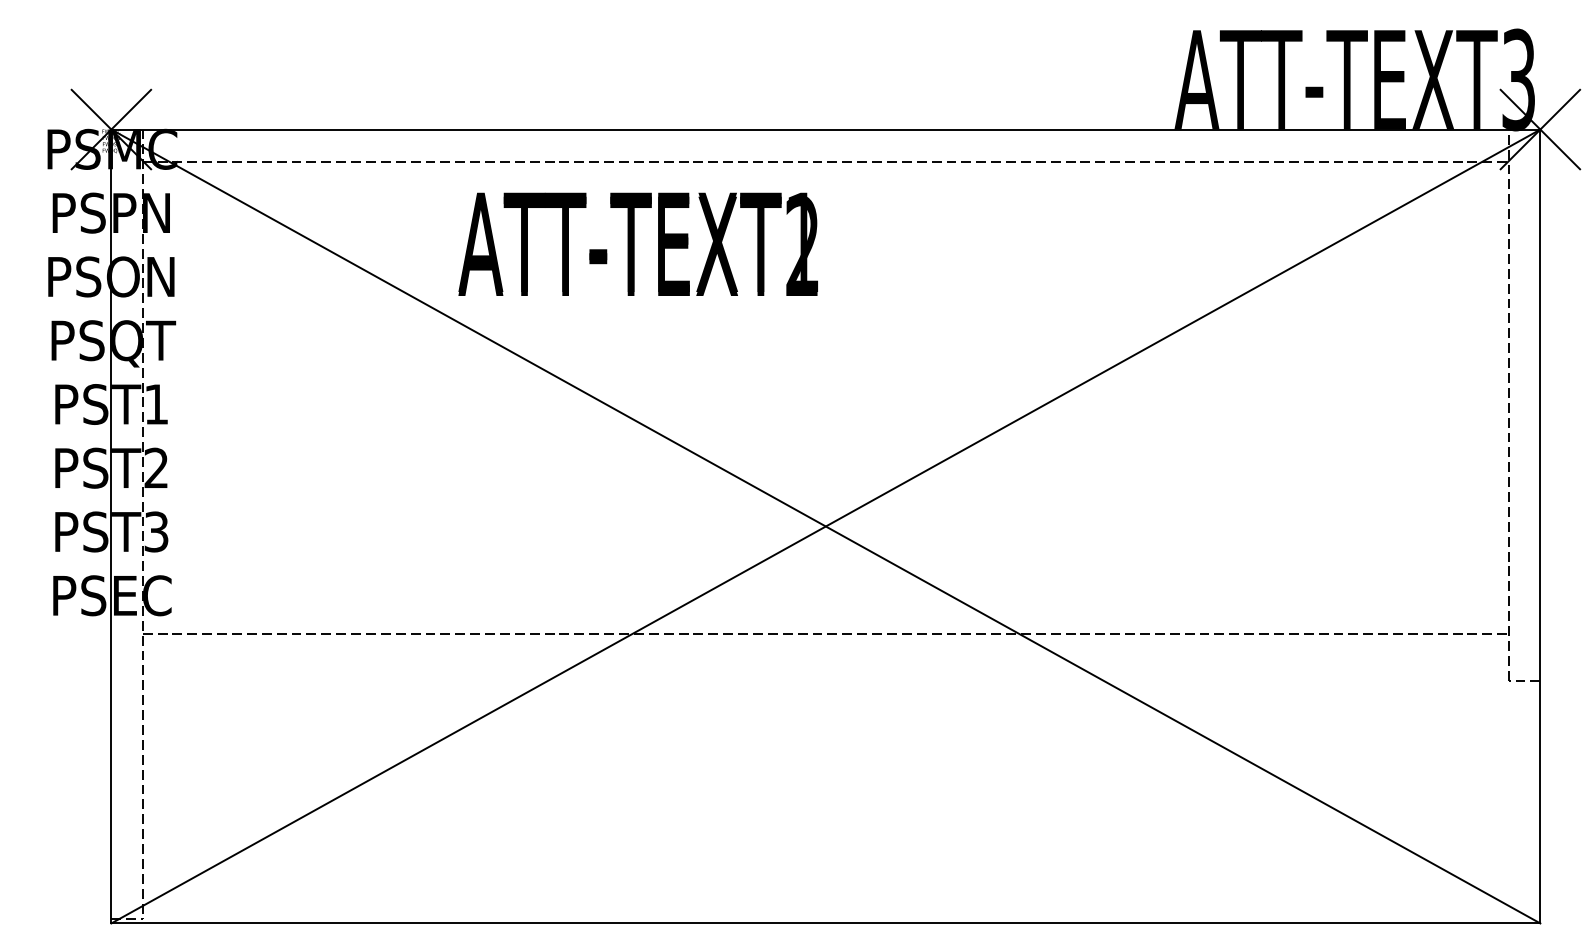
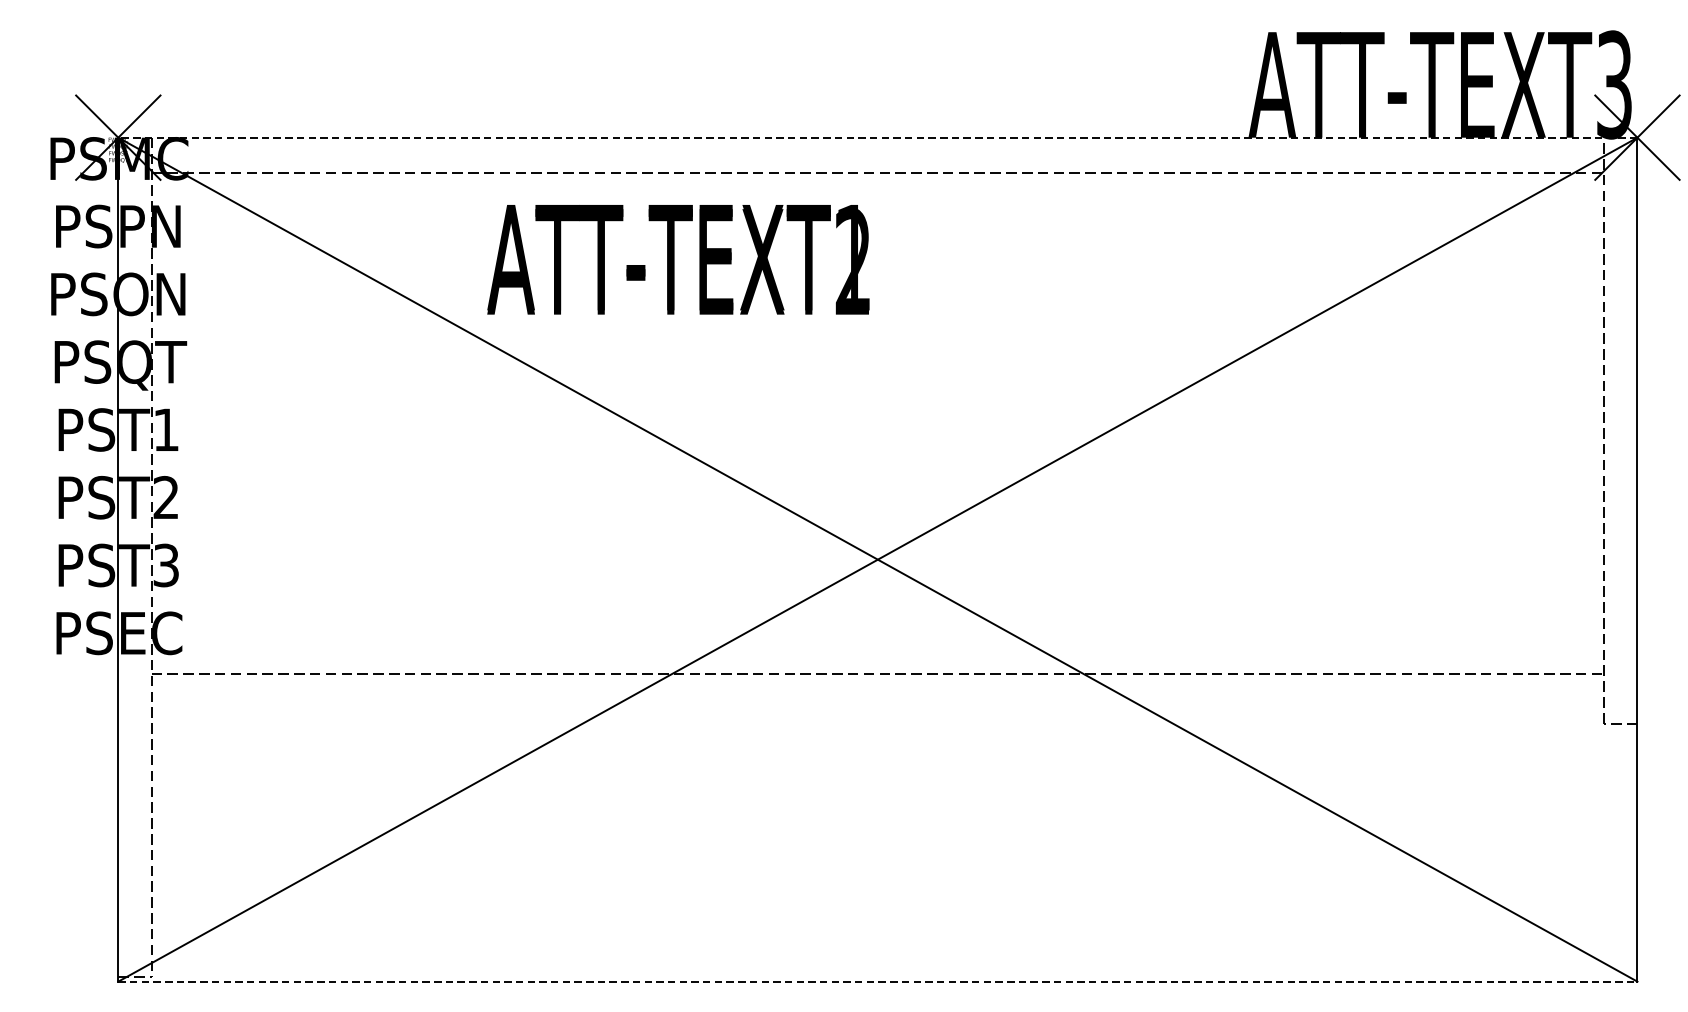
line: (825, 129) -> (877, 137), solid -> dashed
line: (826, 923) -> (878, 981), solid -> dashed

